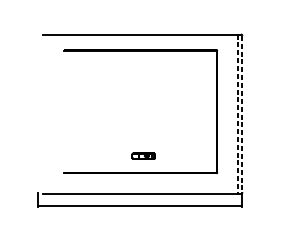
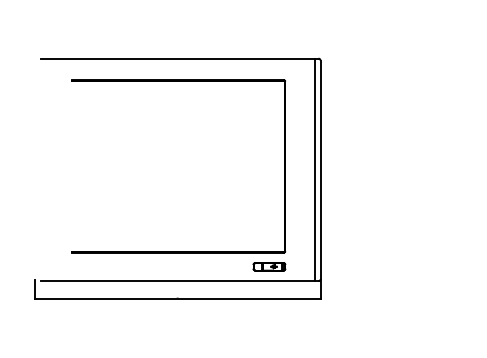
line: (238, 114) -> (314, 170), dashed -> solid
line: (242, 114) -> (320, 170), dashed -> solid
part: (143, 156) -> (269, 266), moved

